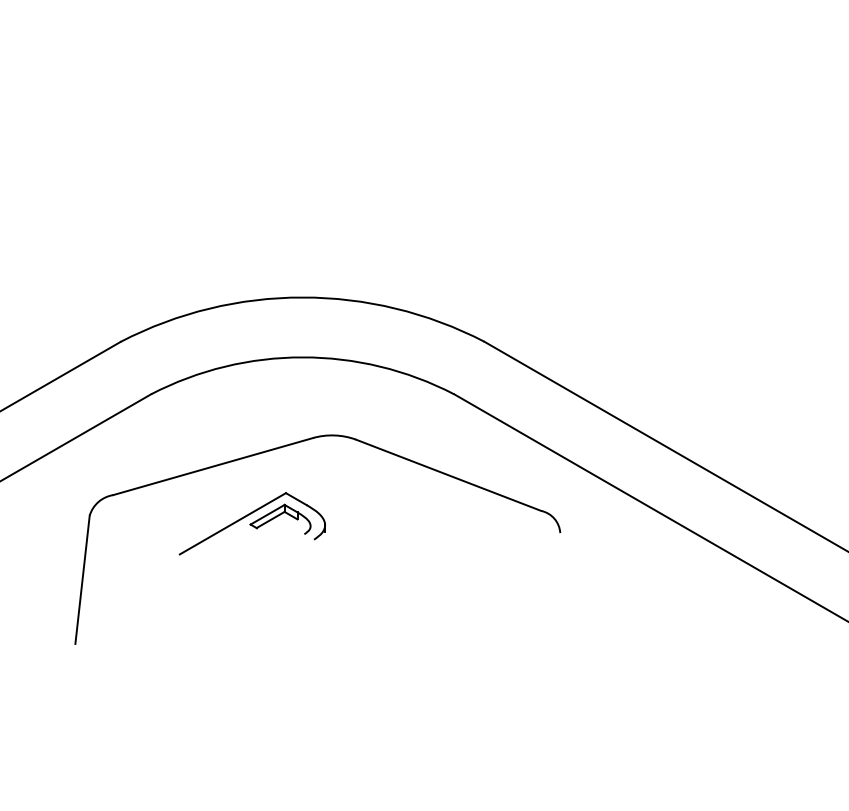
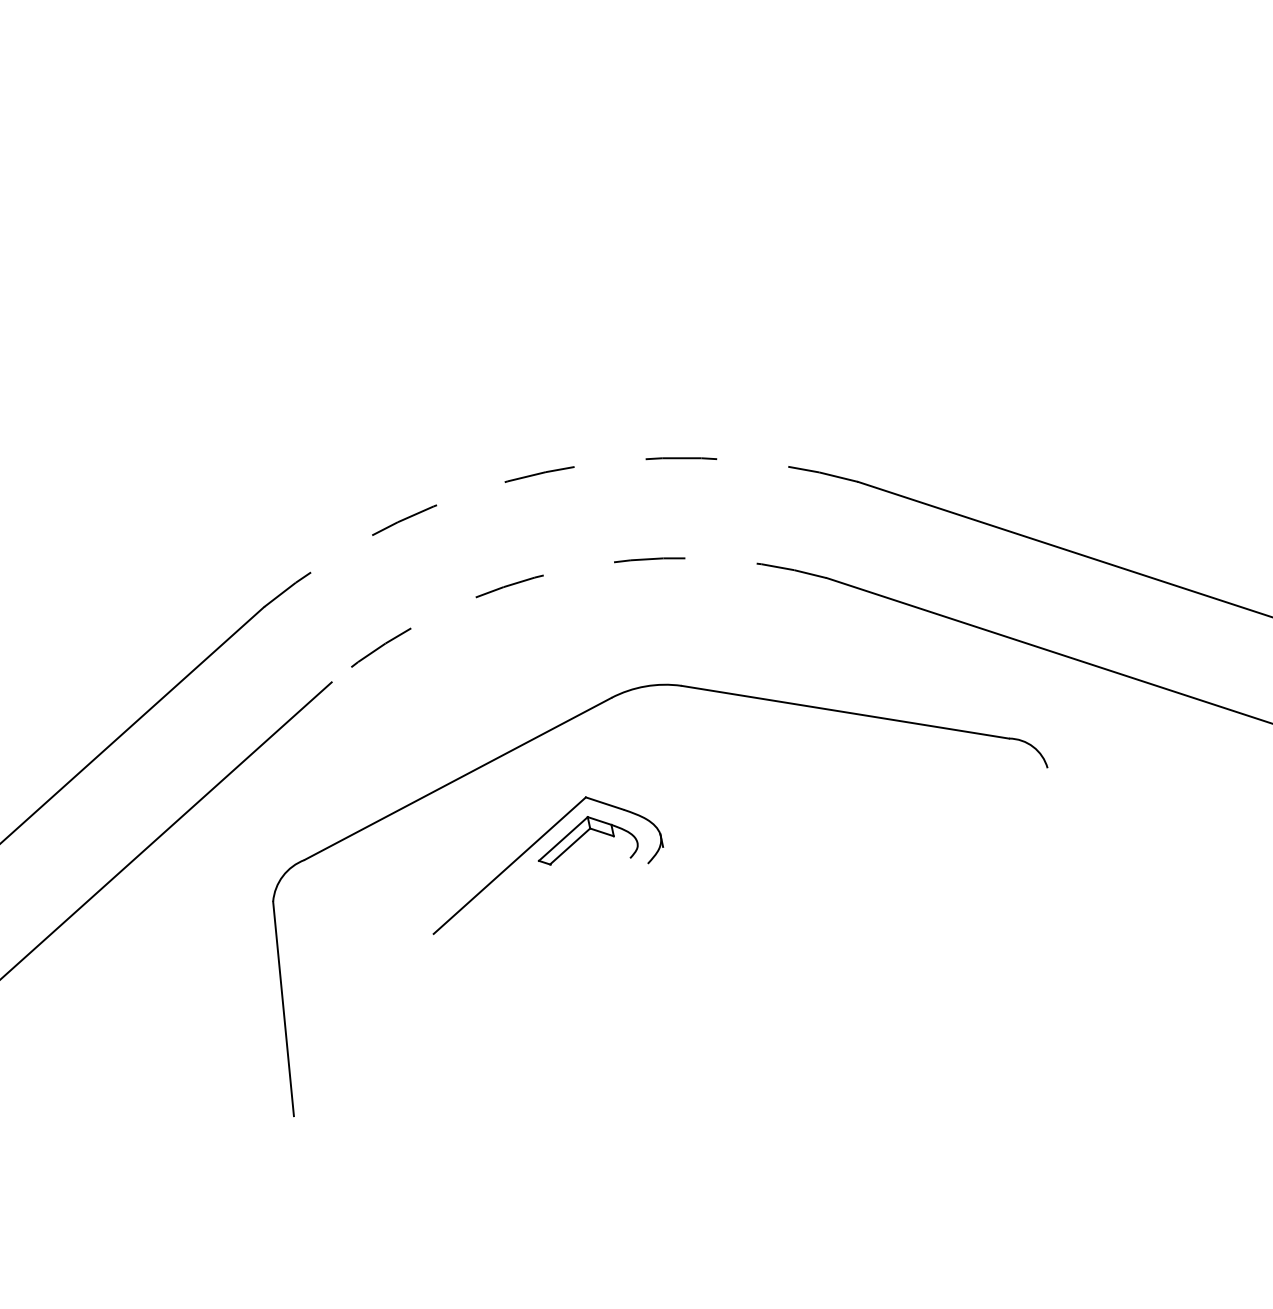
arc: (302, 297) -> (545, 472), solid -> dashed
arc: (302, 357) -> (566, 570), solid -> dashed

